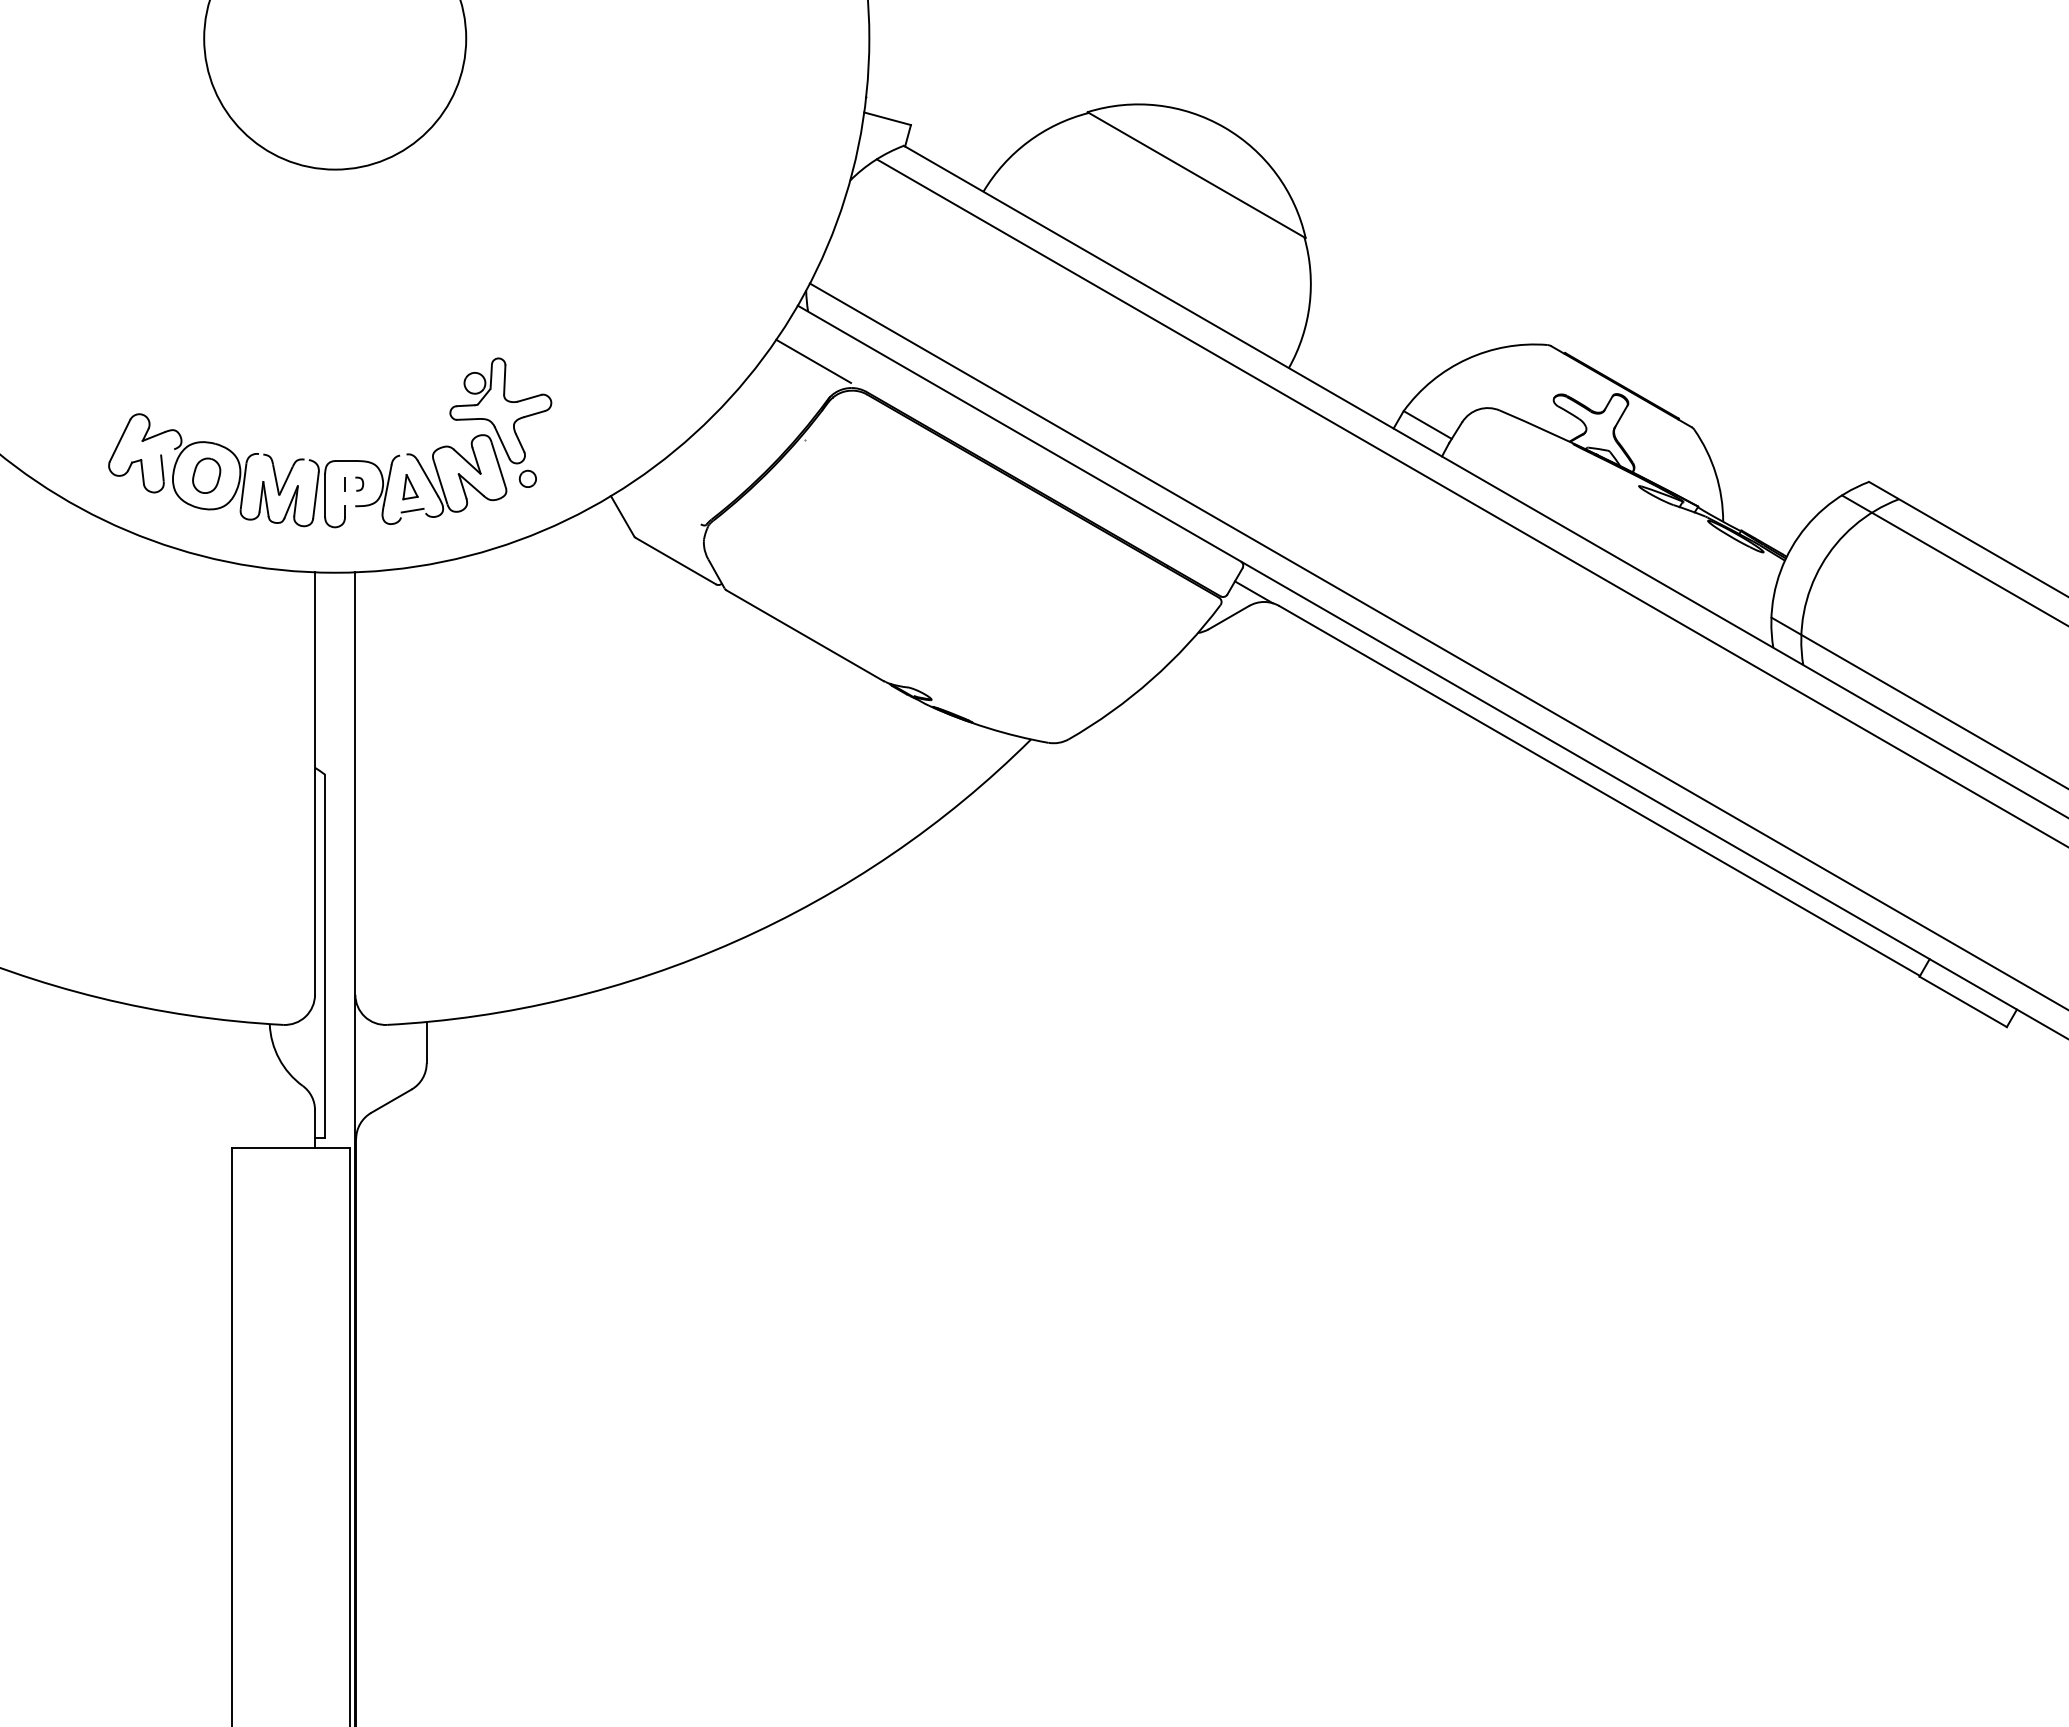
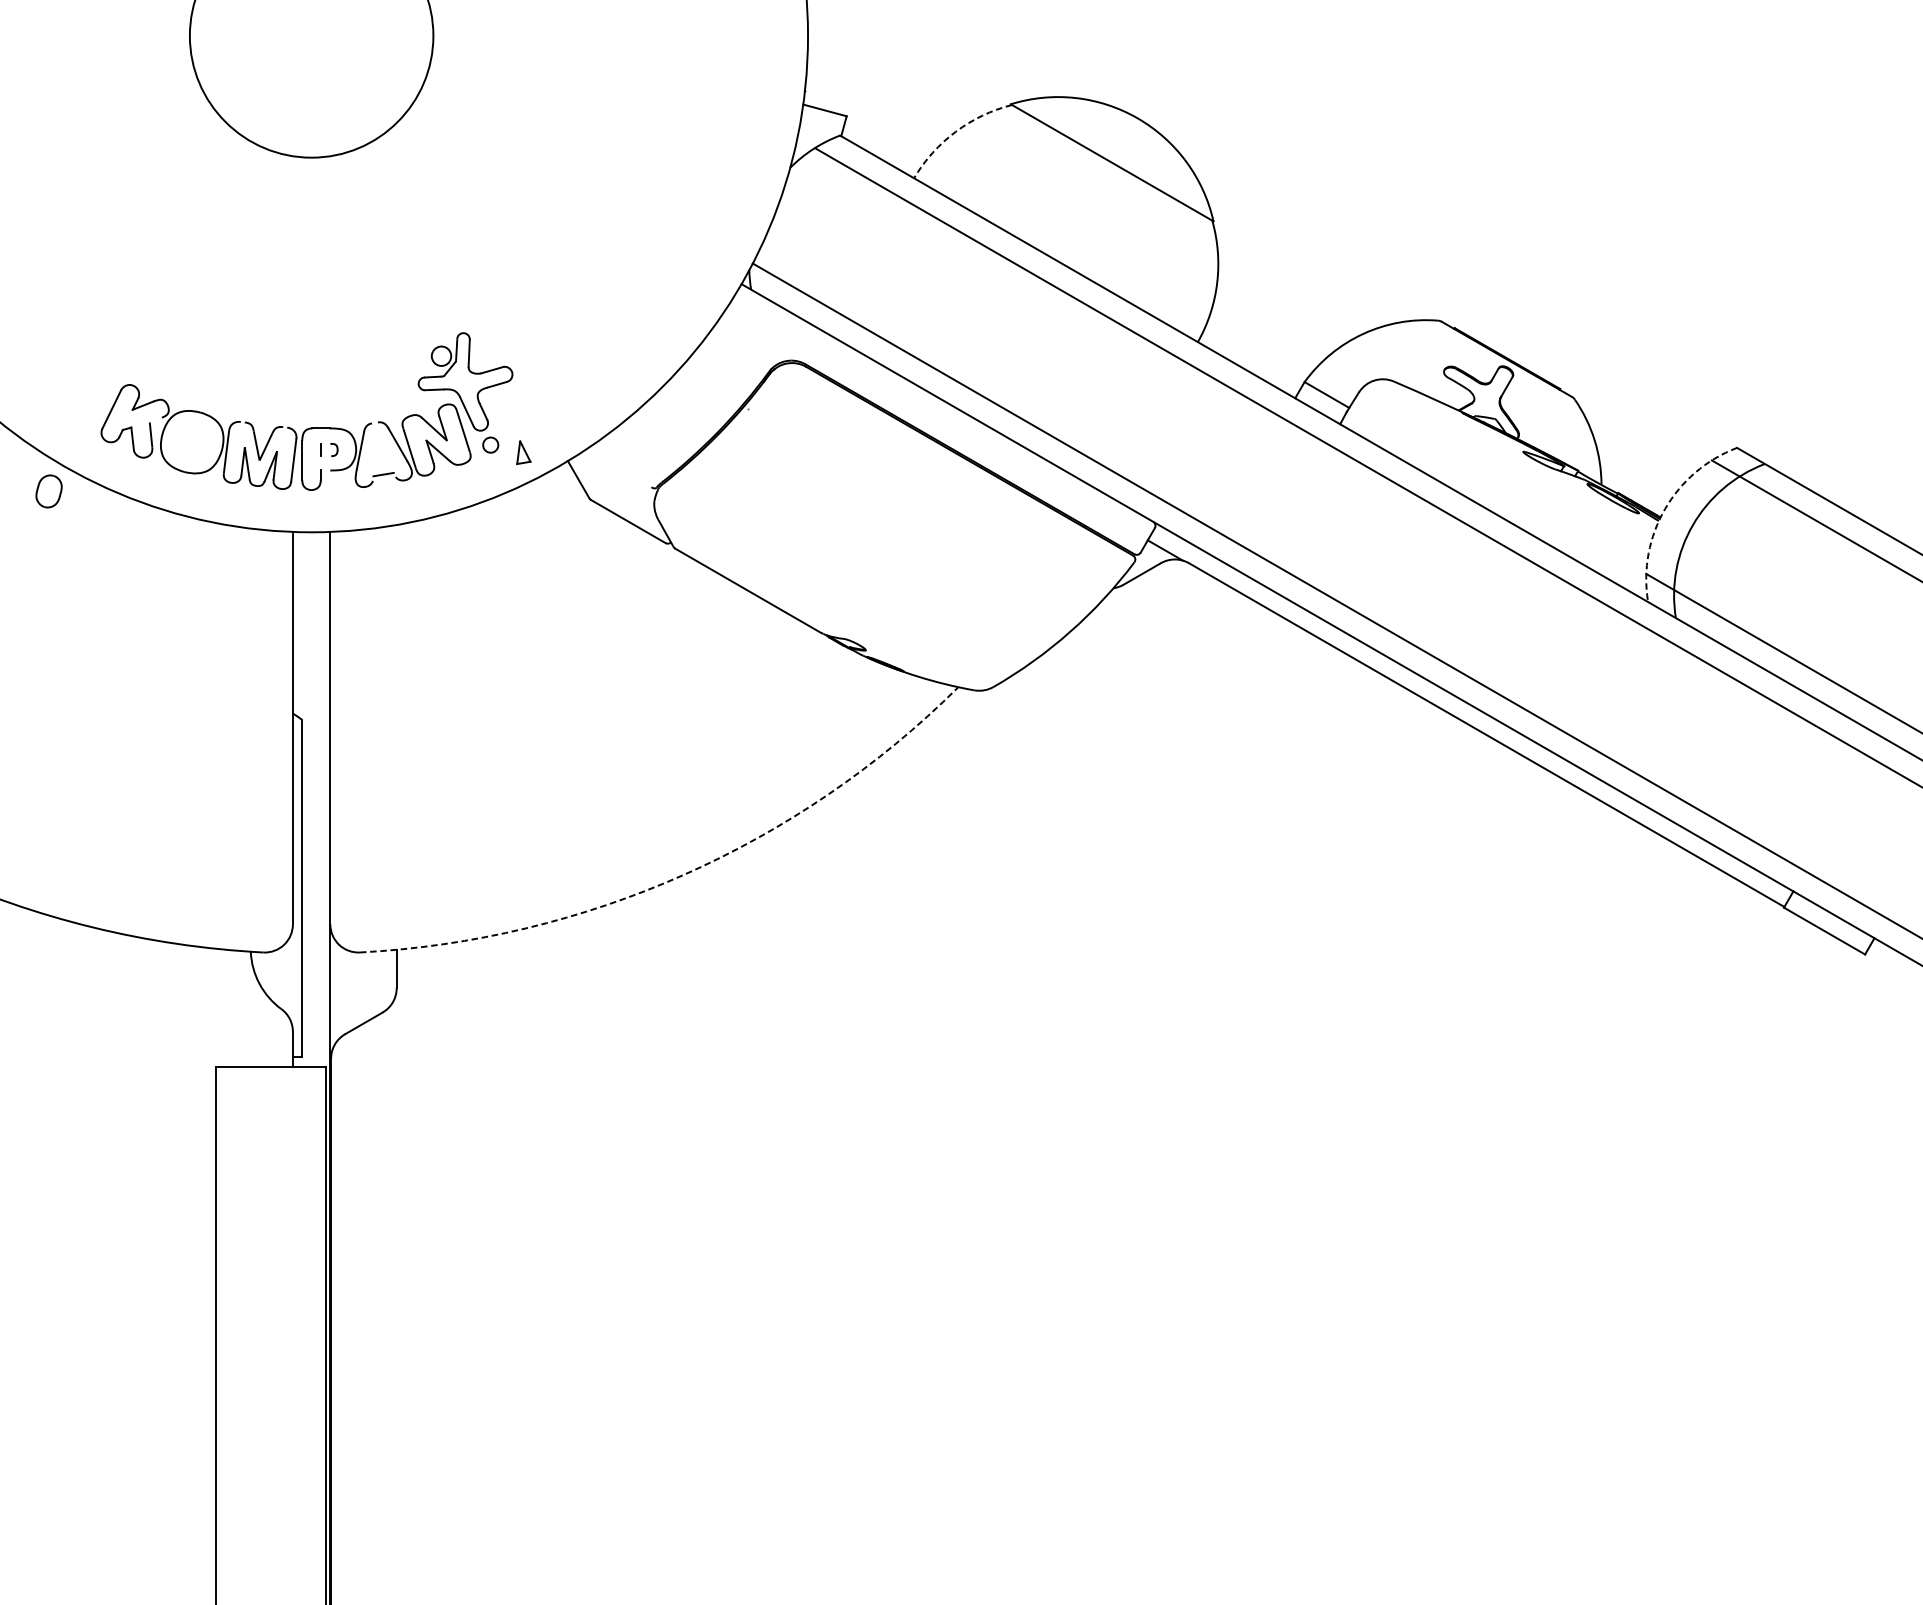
arc: (1028, 141) -> (955, 131), solid -> dashed
line: (813, 360) -> (756, 335), removed
part: (206, 475) -> (48, 491), moved
part: (410, 487) -> (523, 453), moved
arc: (1791, 547) -> (1664, 508), solid -> dashed
arc: (735, 941) -> (683, 874), solid -> dashed

